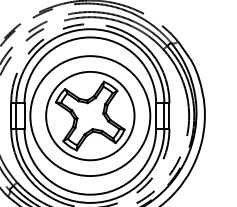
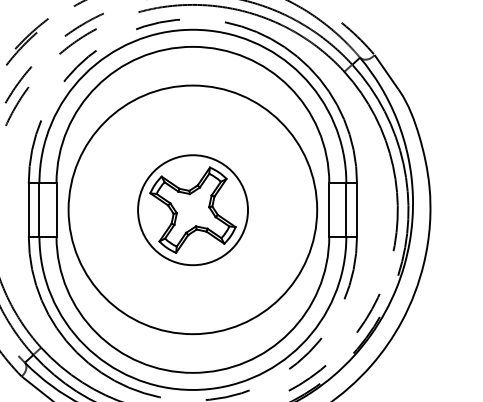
part: (90, 116) -> (193, 210), size x0.6

